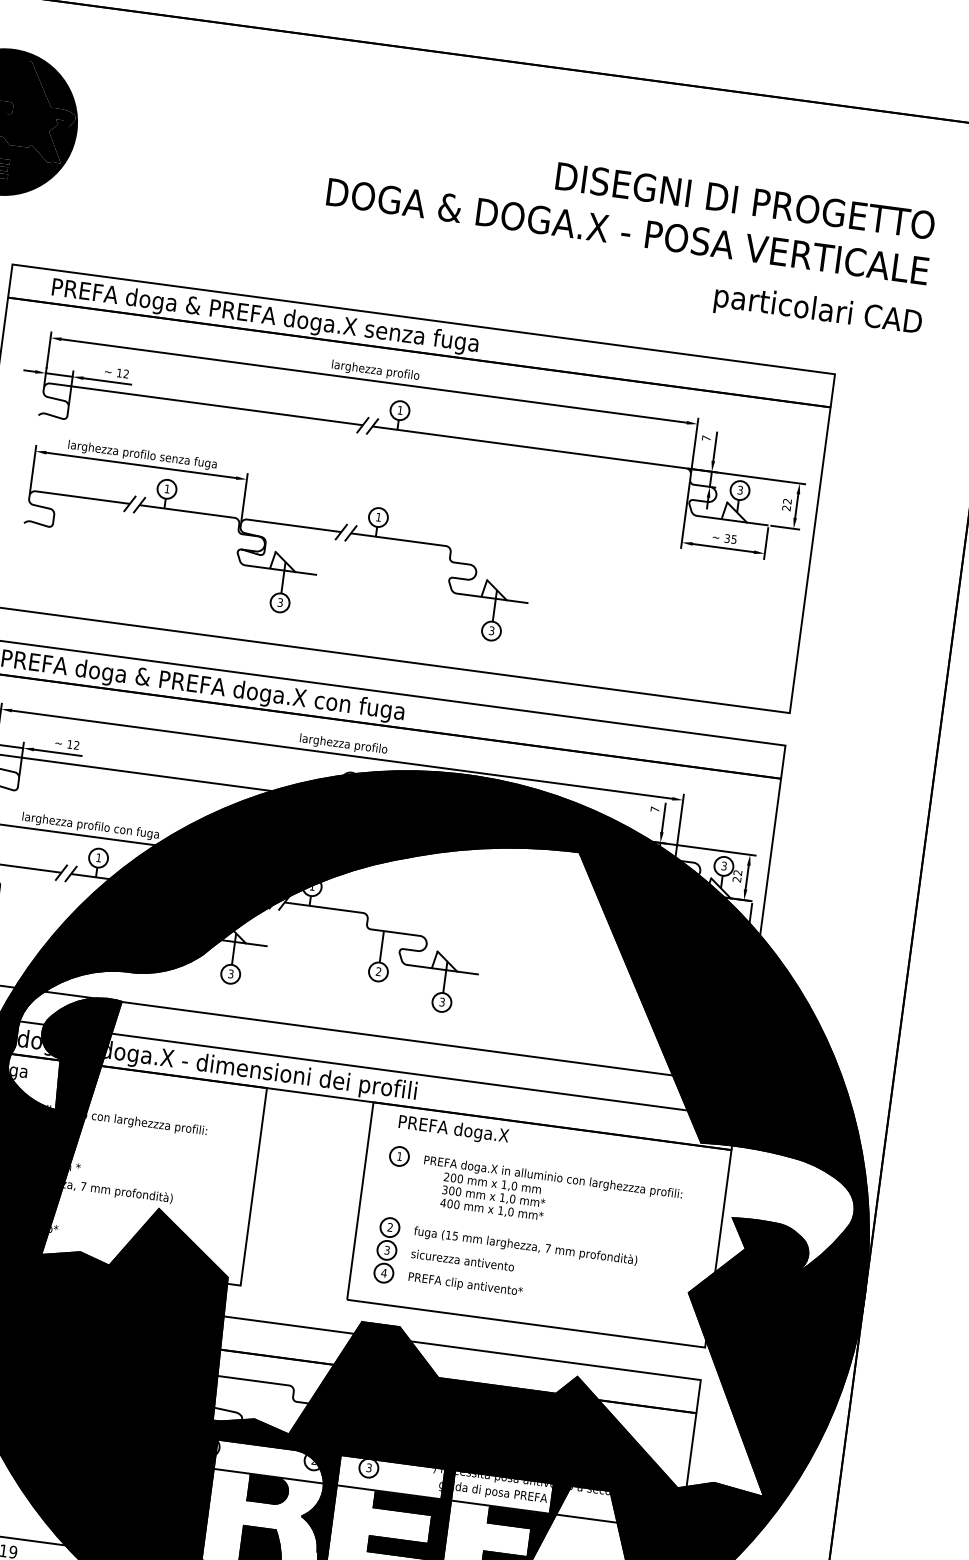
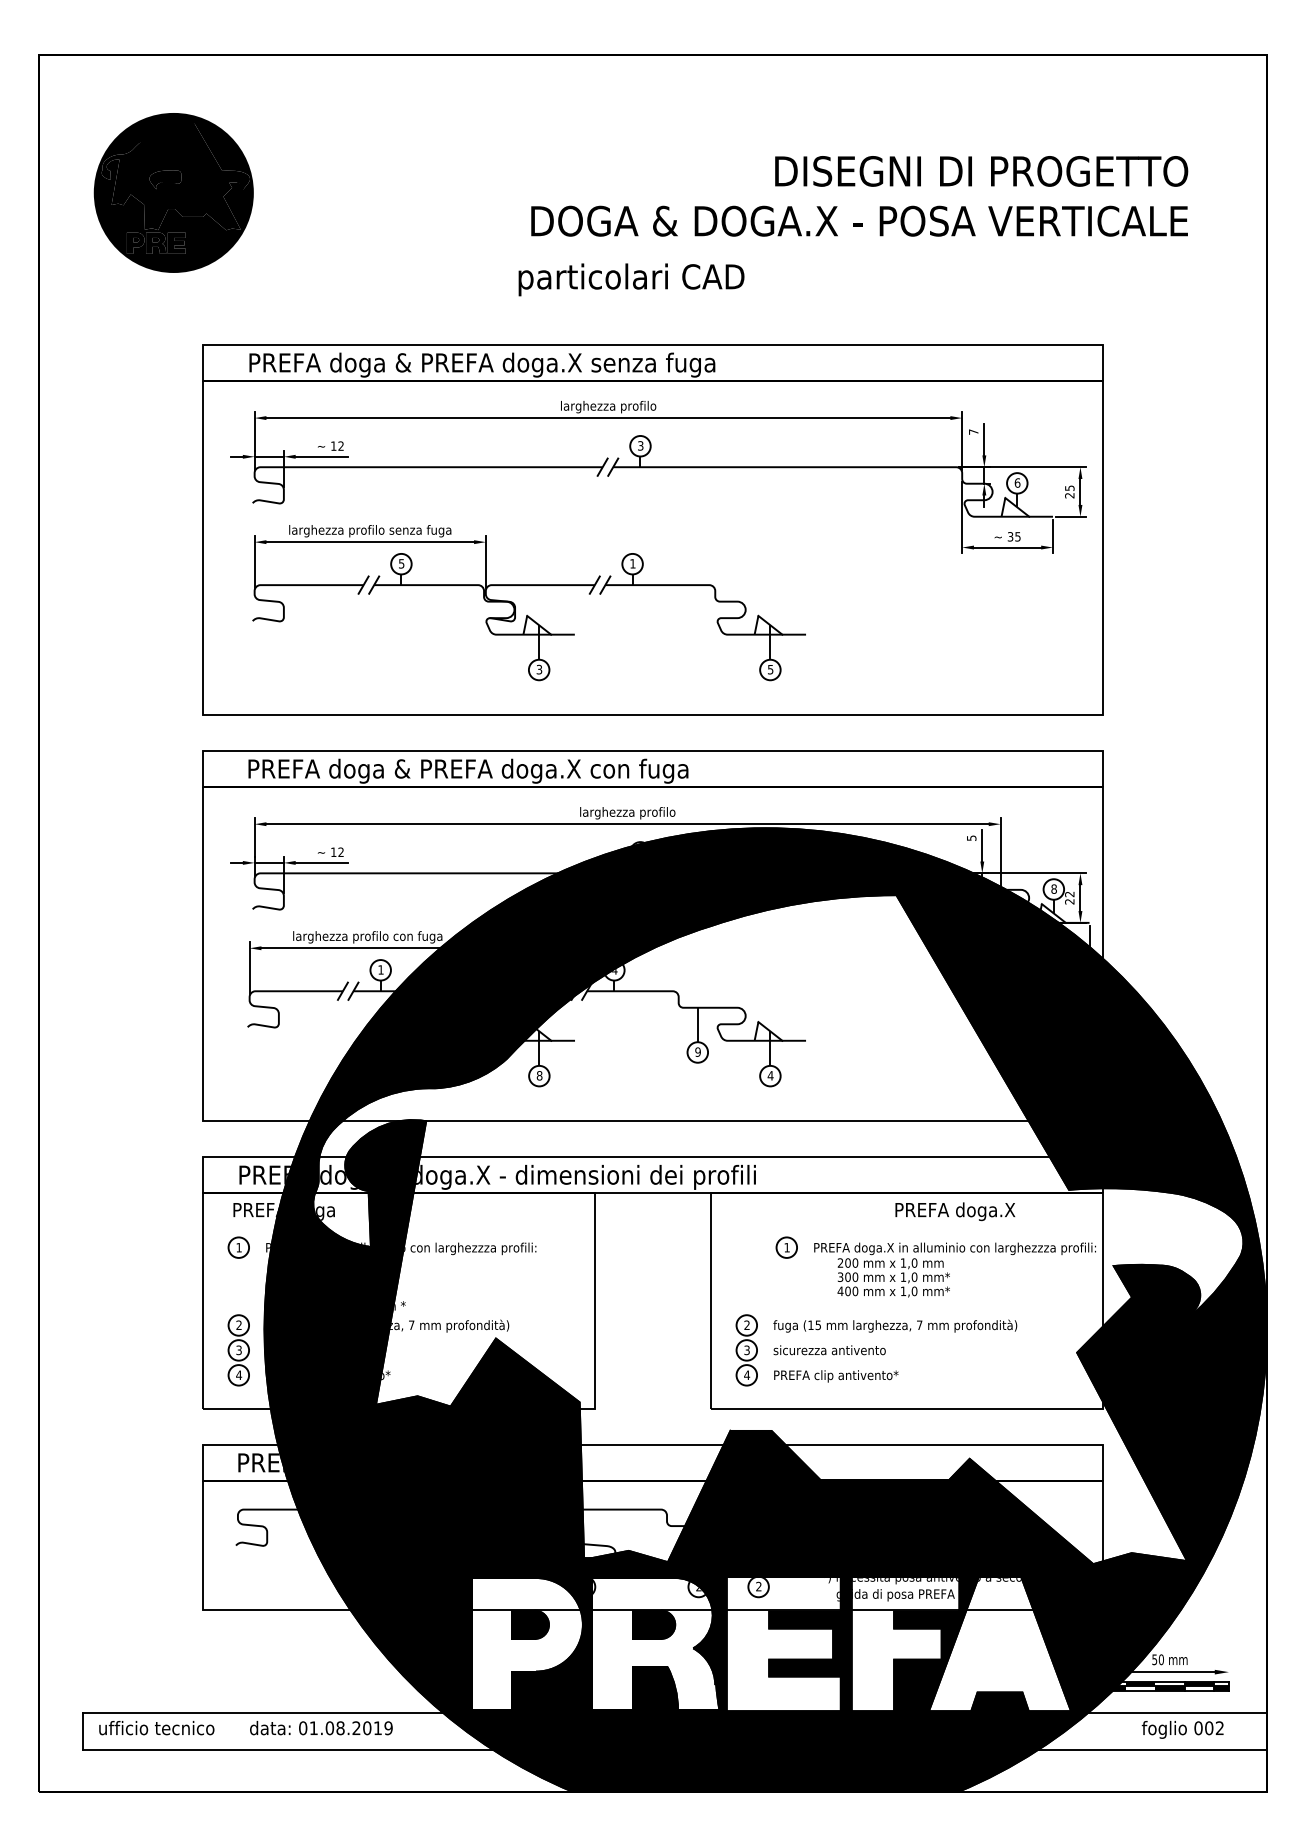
text: (818, 311) -> (631, 279), moved
text: (400, 409) -> (640, 445), 1 -> 3
text: (167, 488) -> (401, 563), 1 -> 5
text: (740, 489) -> (1017, 482), 3 -> 6
text: (787, 500) -> (1069, 487), 22 -> 25
text: (491, 629) -> (770, 668), 3 -> 5
text: (654, 808) -> (971, 837), 7 -> 5
text: (723, 865) -> (1053, 888), 3 -> 8
text: (312, 887) -> (614, 971), 1 -> 4
text: (378, 971) -> (697, 1051), 2 -> 9
text: (230, 973) -> (539, 1075), 3 -> 8
text: (442, 1001) -> (770, 1075), 3 -> 4
text: (453, 1130) -> (955, 1211), moved
part: (533, 1191) -> (935, 1266), moved
text: (368, 1467) -> (758, 1586), 3 -> 2

